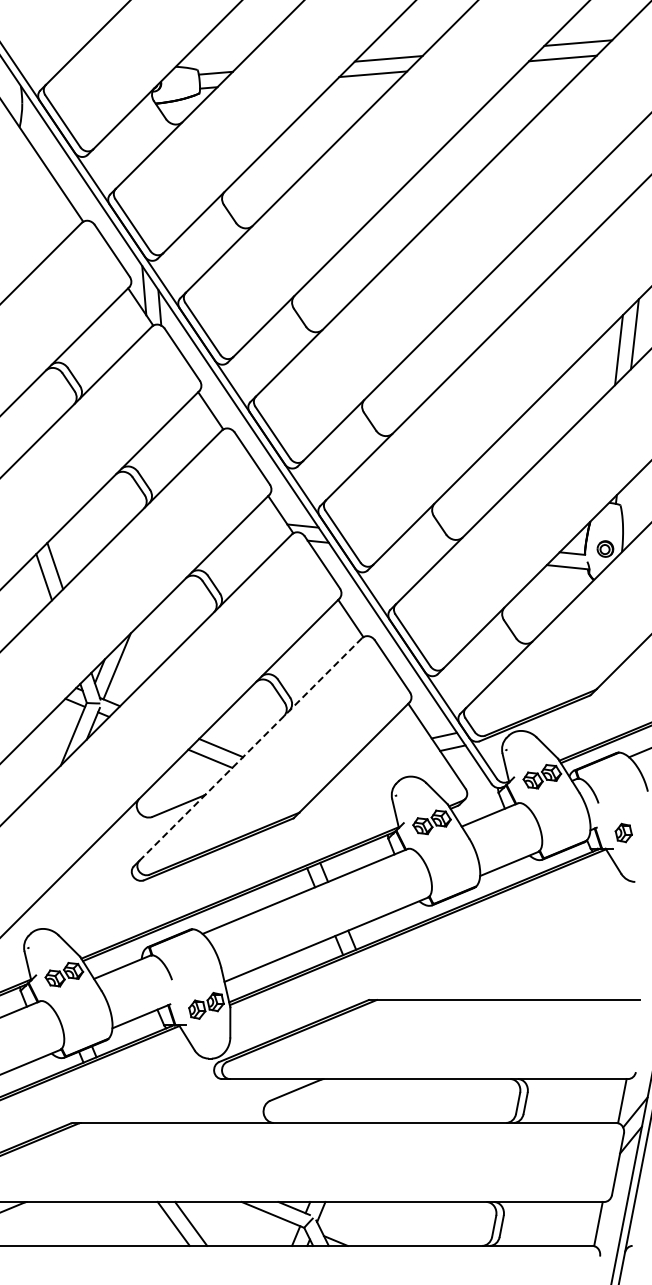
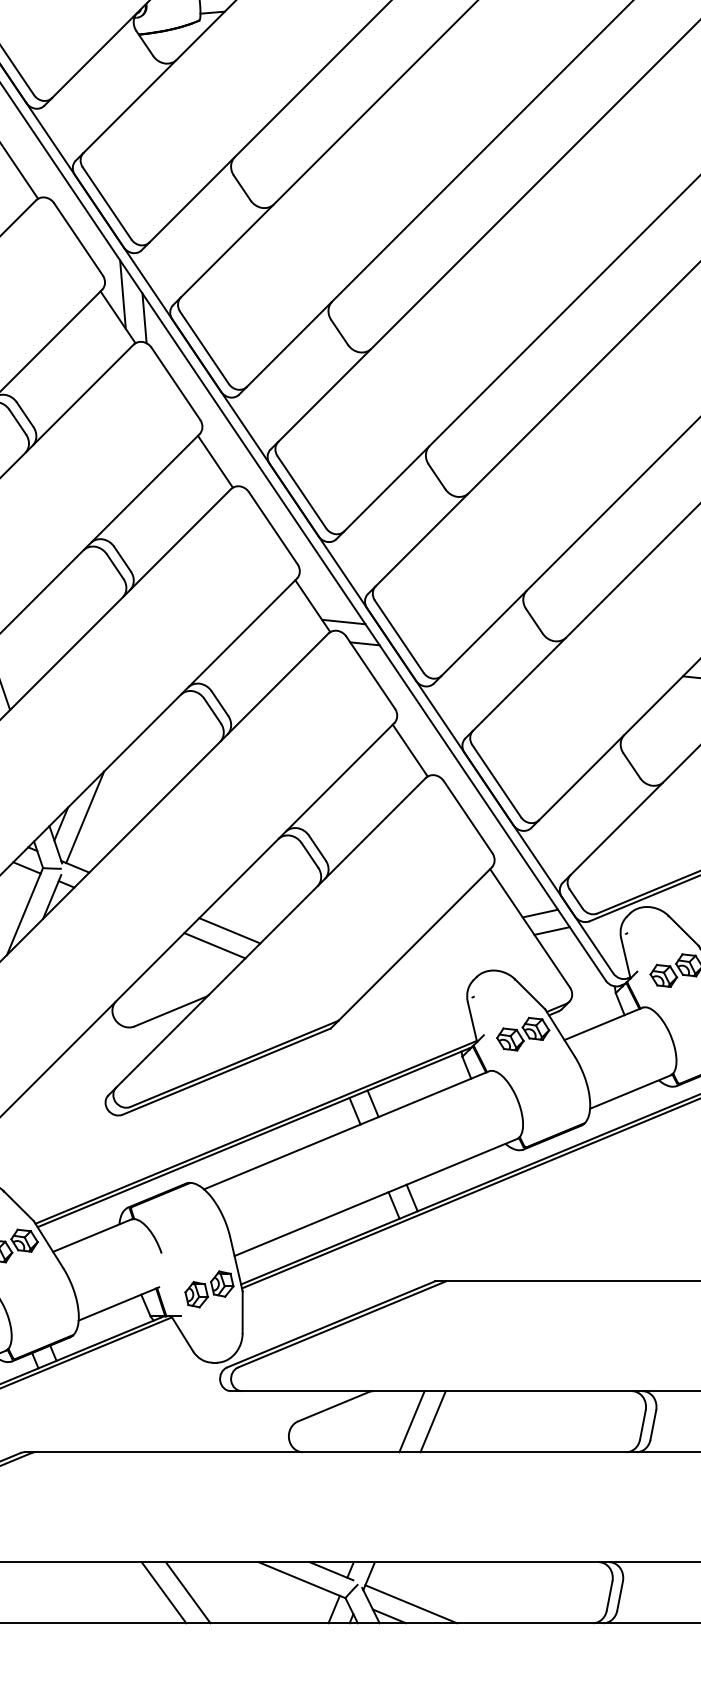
line: (250, 749) -> (270, 932), dashed -> solid
line: (352, 1100) -> (412, 1420), added
line: (367, 1100) -> (433, 1420), added
line: (351, 1231) -> (411, 1603), added

